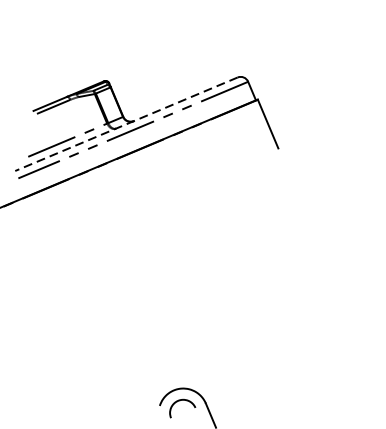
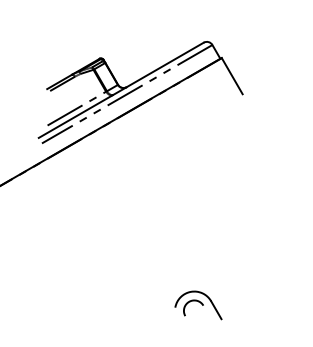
line: (125, 124) -> (120, 90), dashed -> solid

